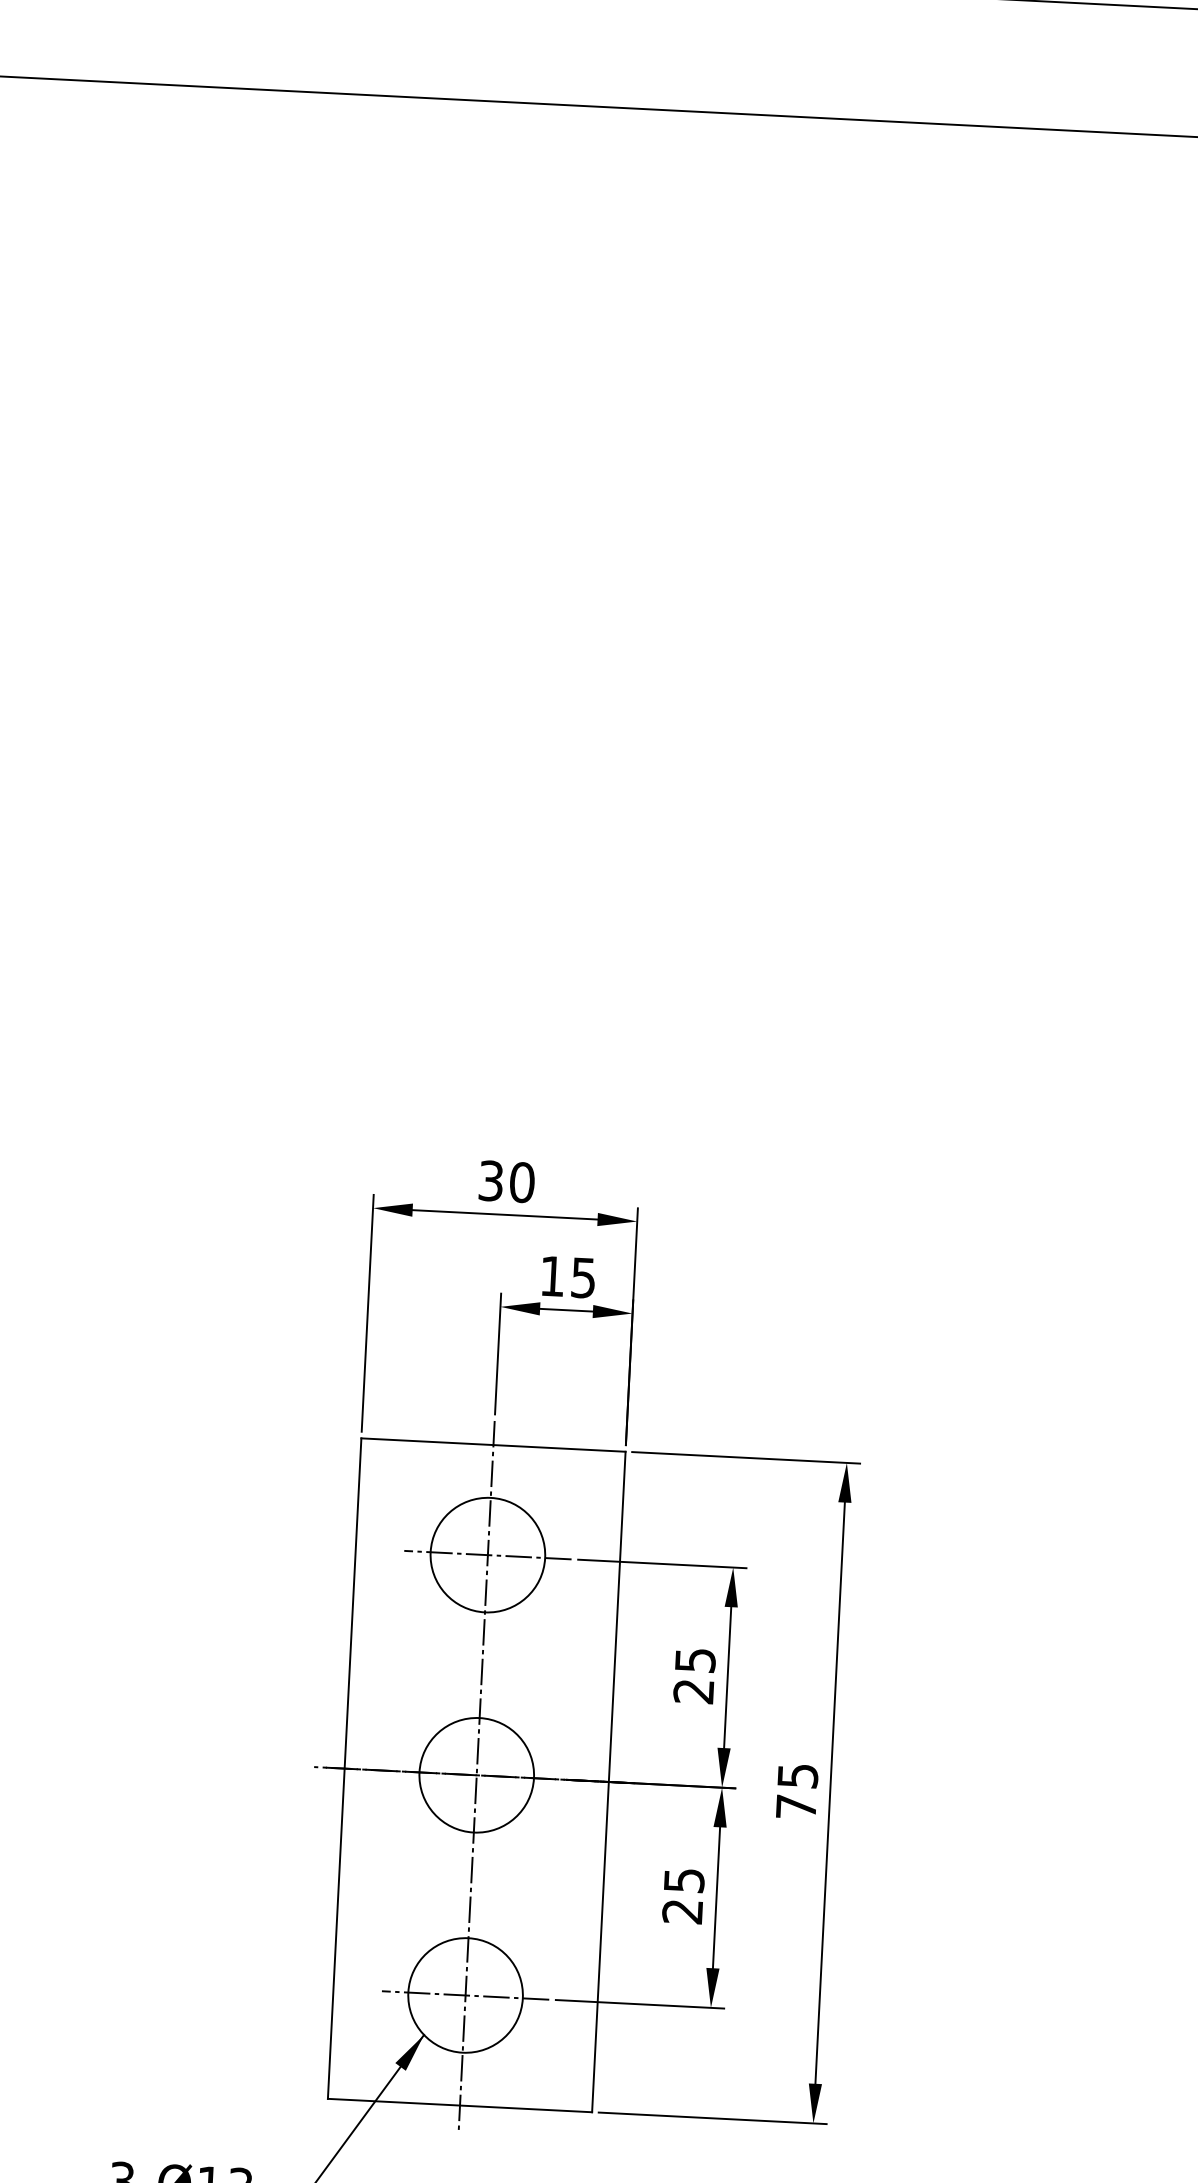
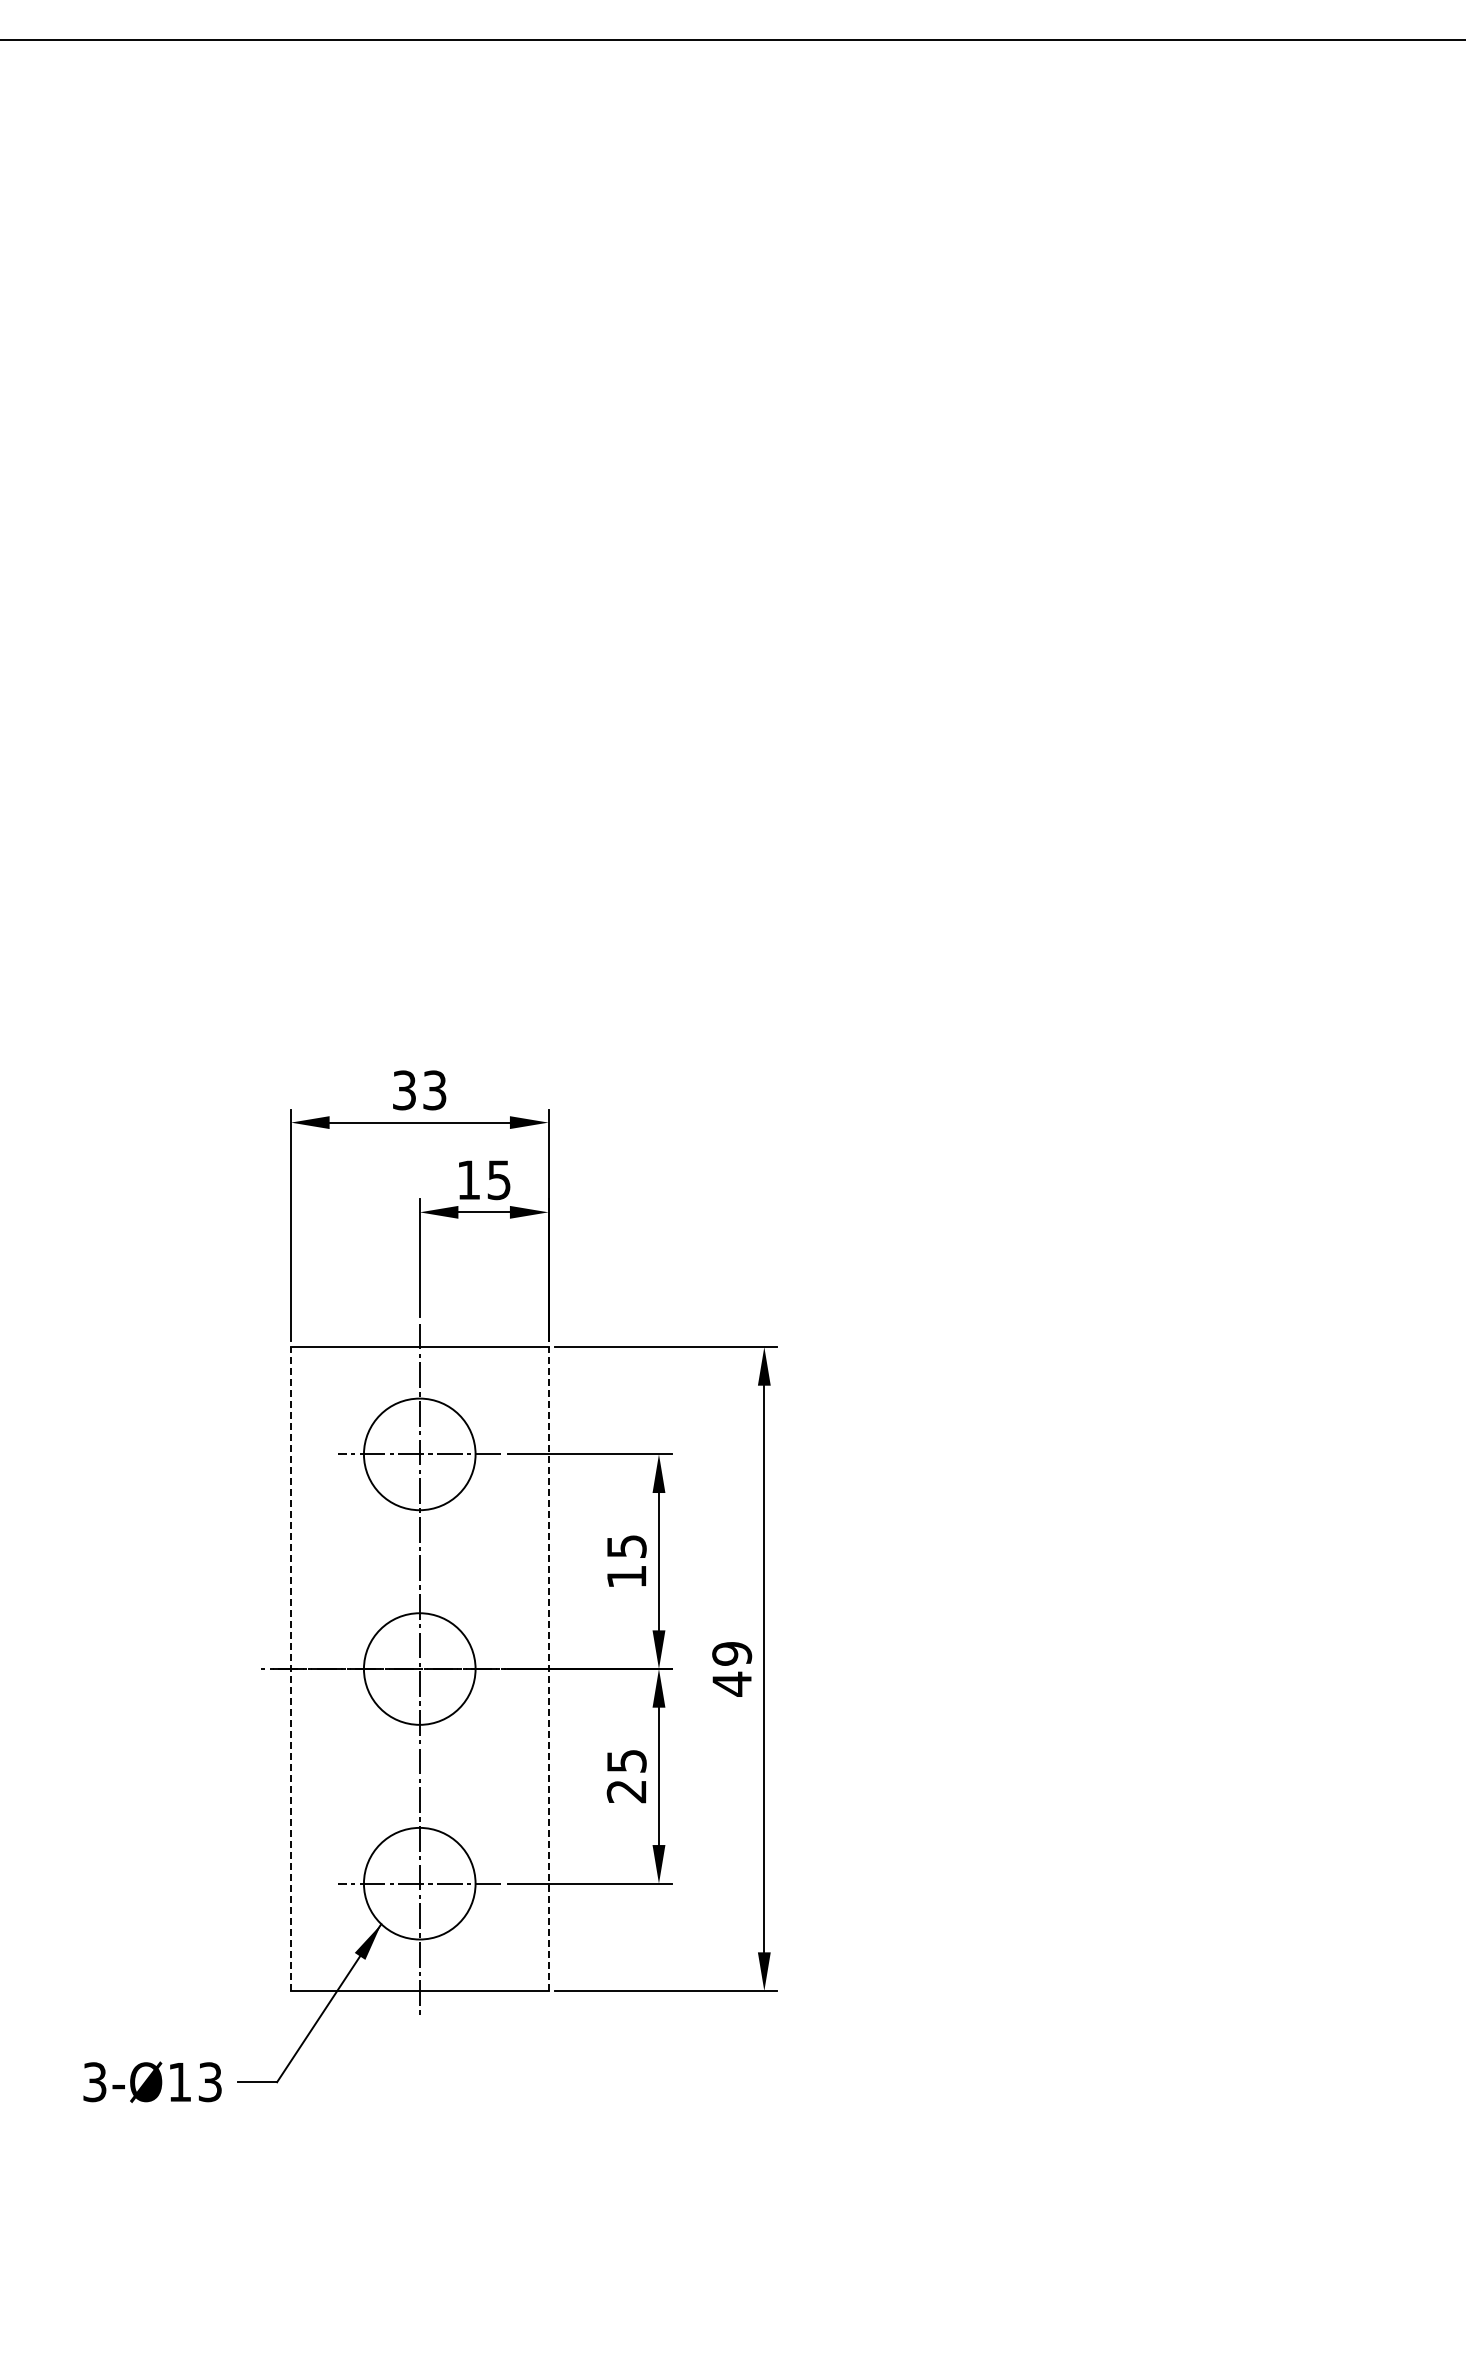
text: (521, 1182) -> (434, 1090), 30 -> 33
text: (693, 1692) -> (626, 1577), 25 -> 15
line: (344, 1769) -> (290, 1669), solid -> dashed
line: (608, 1782) -> (548, 1669), solid -> dashed
text: (796, 1791) -> (731, 1669), 75 -> 49

